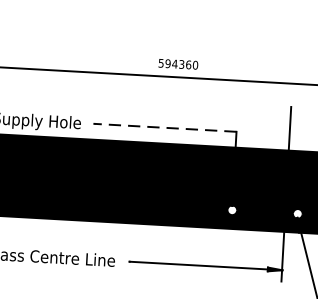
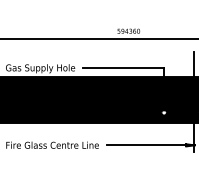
line: (165, 127) -> (123, 67), dashed -> solid

